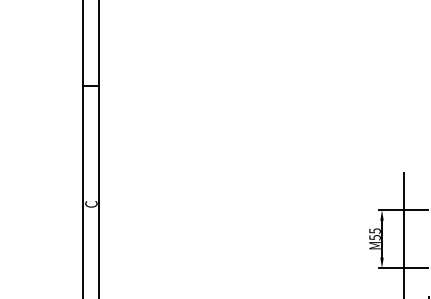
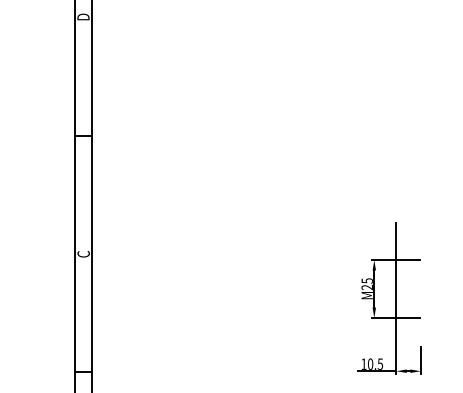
text: (374, 237) -> (366, 287), M55 -> M25

